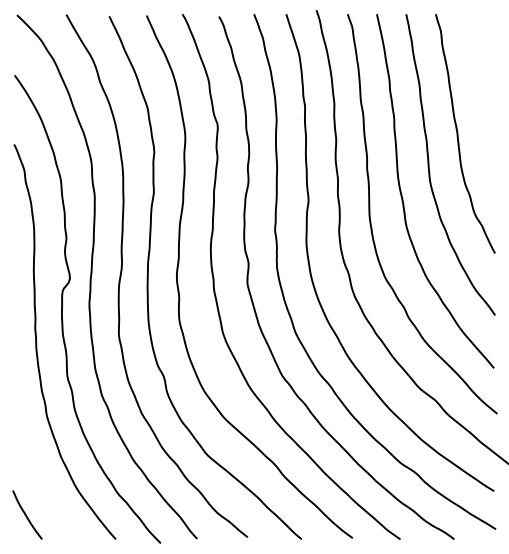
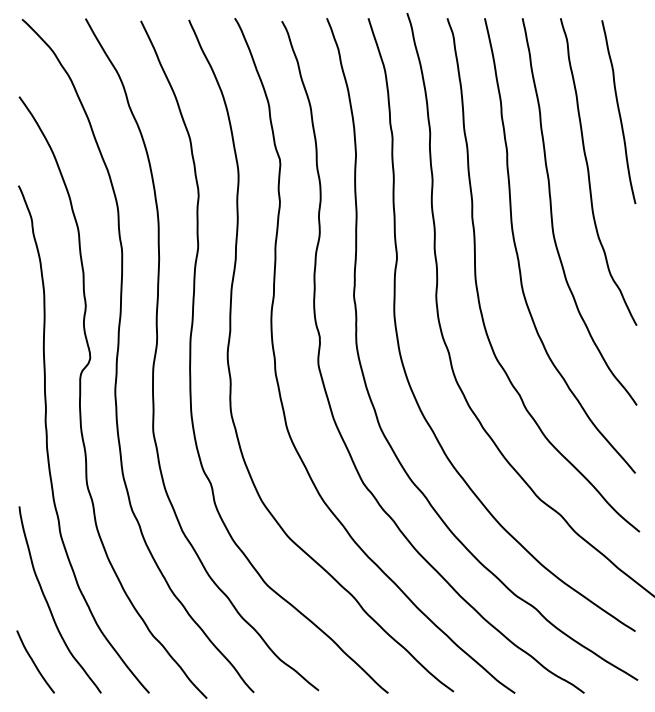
curve: (480, 86) -> (618, 111), added
curve: (37, 468) -> (48, 602), added

